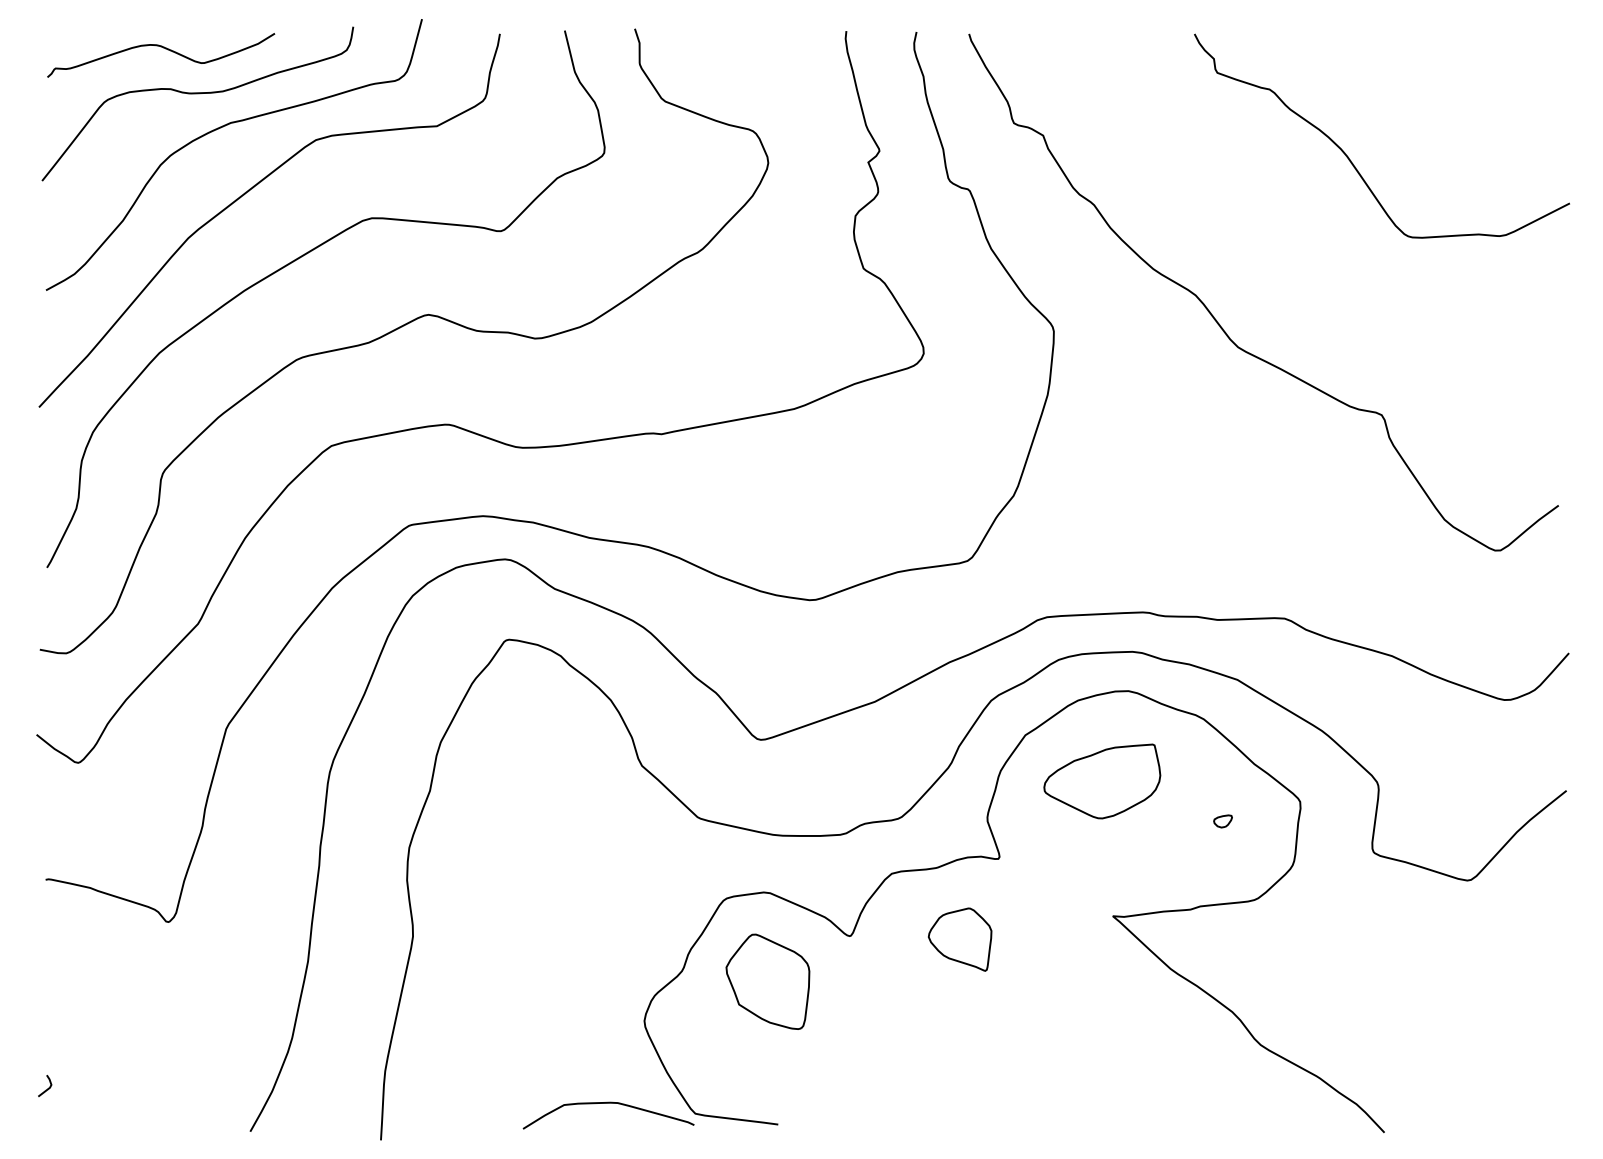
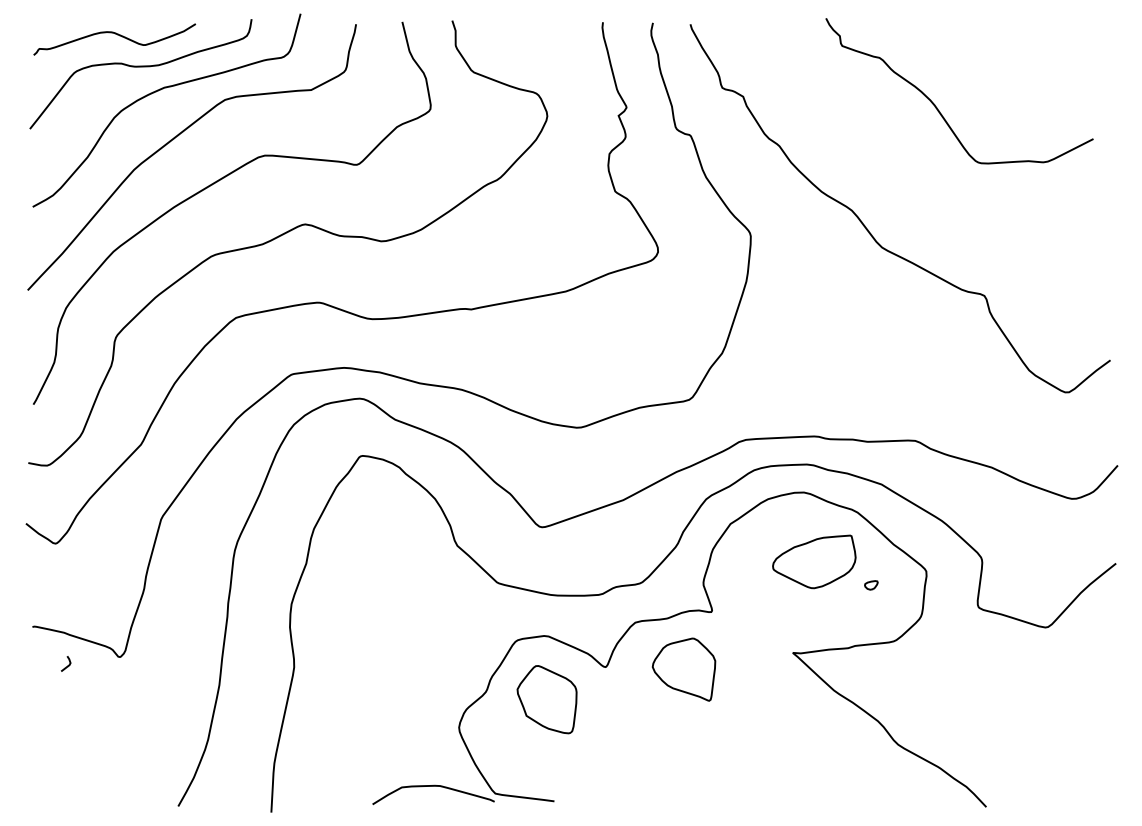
curve: (1350, 159) -> (937, 107), moved
part: (1102, 780) -> (814, 561), moved
part: (959, 939) -> (683, 669), size x1.4
line: (48, 1086) -> (68, 664), moved

